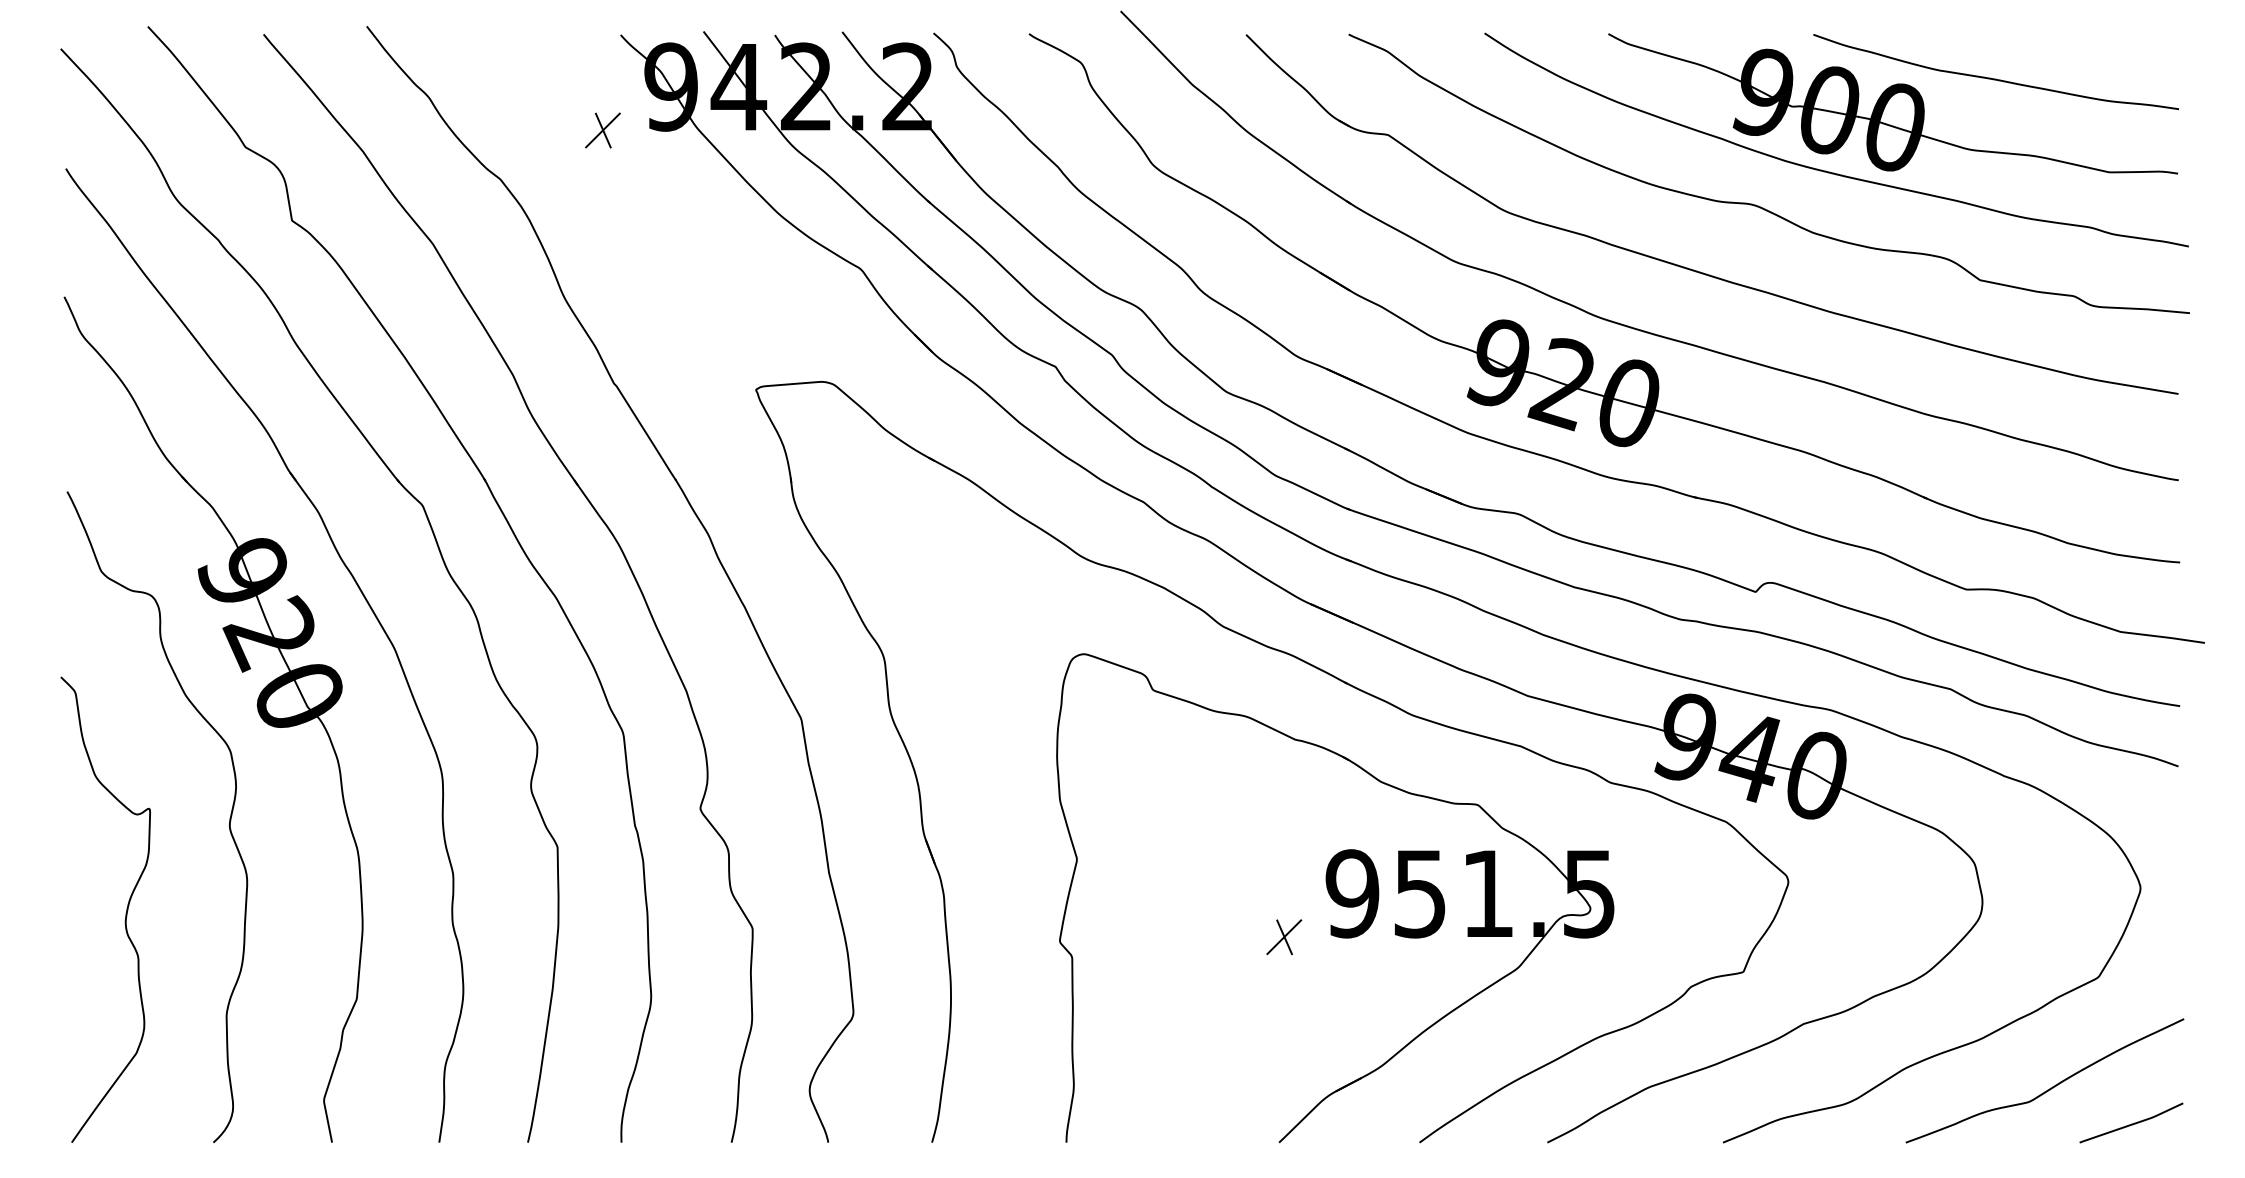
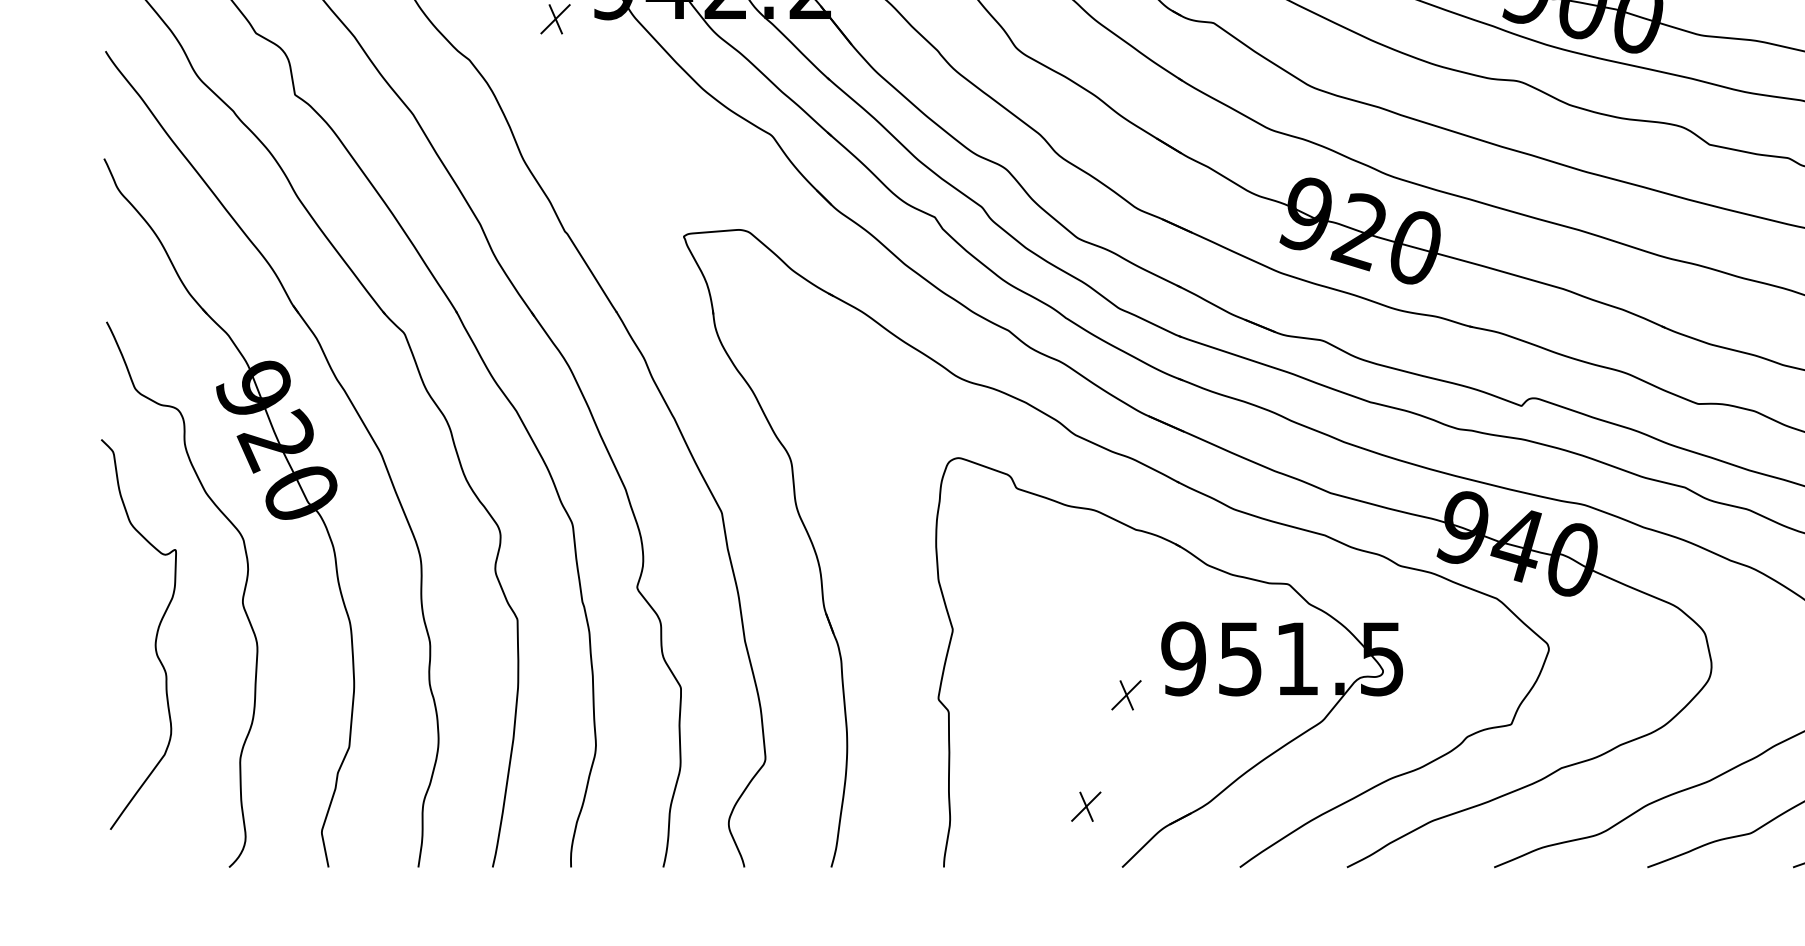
curve: (125, 913) -> (155, 637), moved
part: (1236, 1070) -> (1086, 806), added

